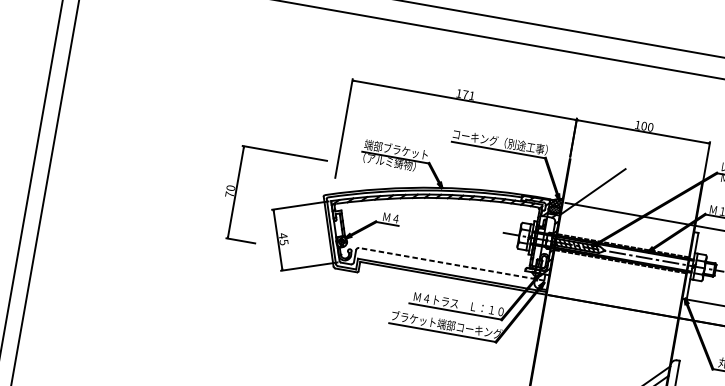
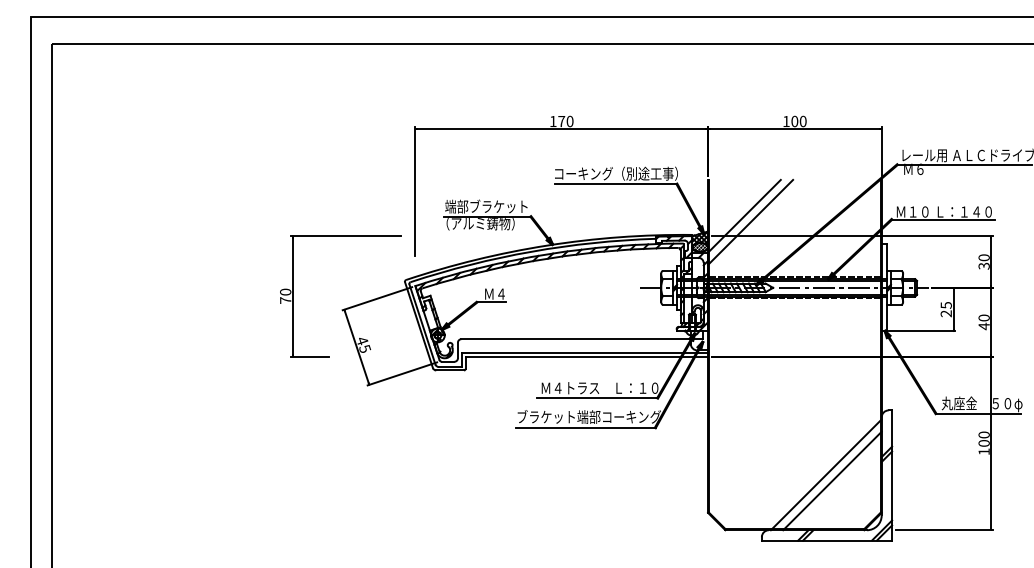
text: (471, 95) -> (569, 121), 171 -> 170
line: (596, 197) -> (750, 222), added
line: (452, 264) -> (582, 339), dashed -> solid

